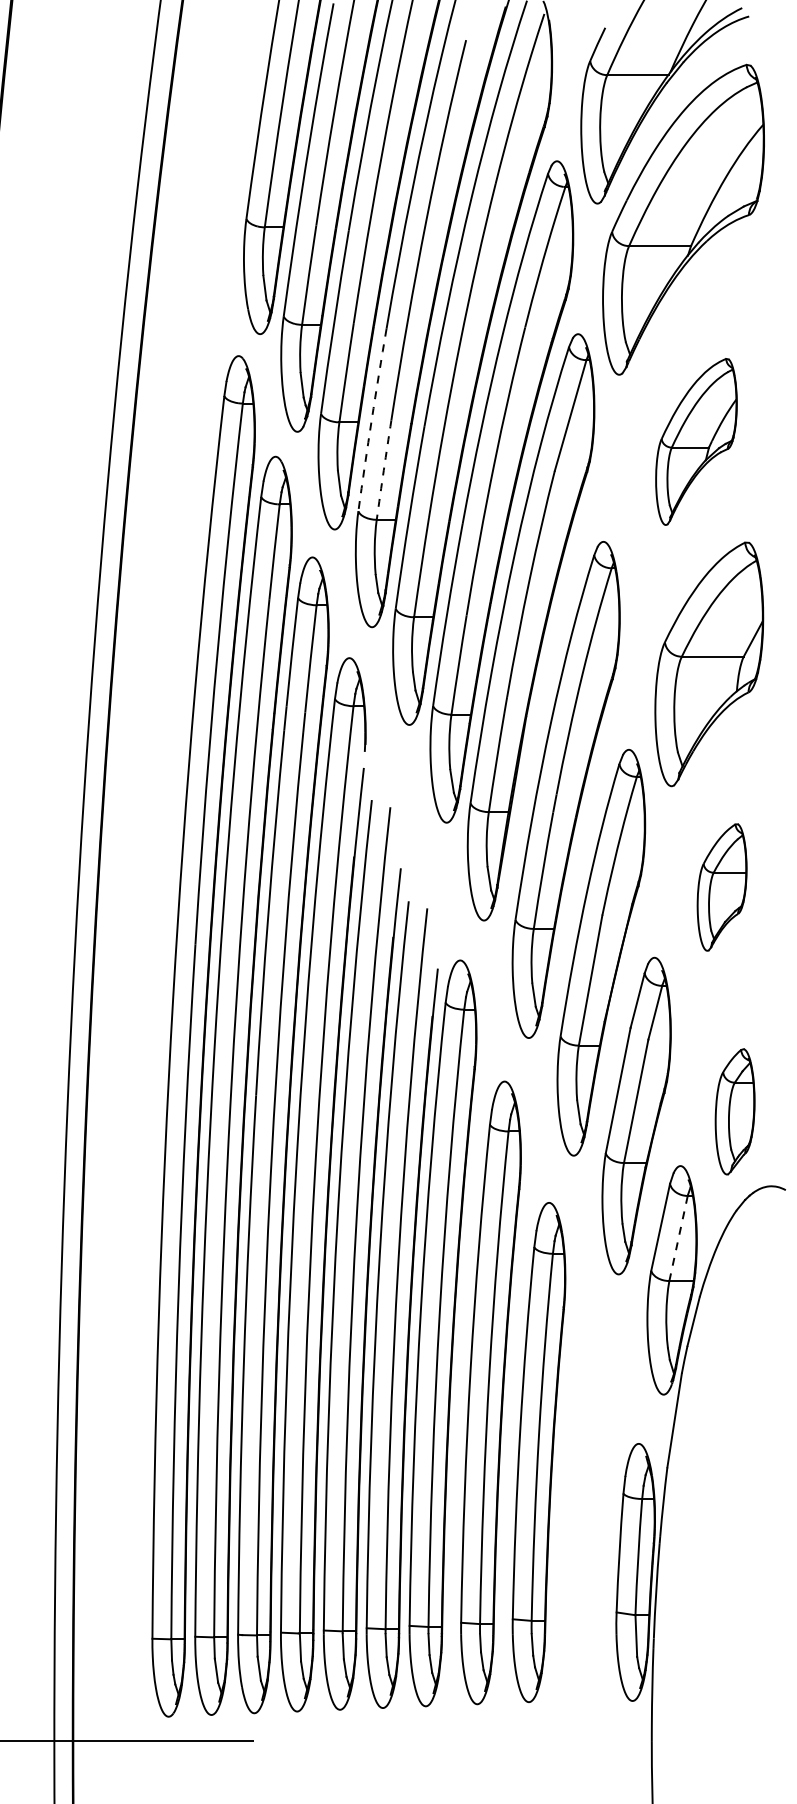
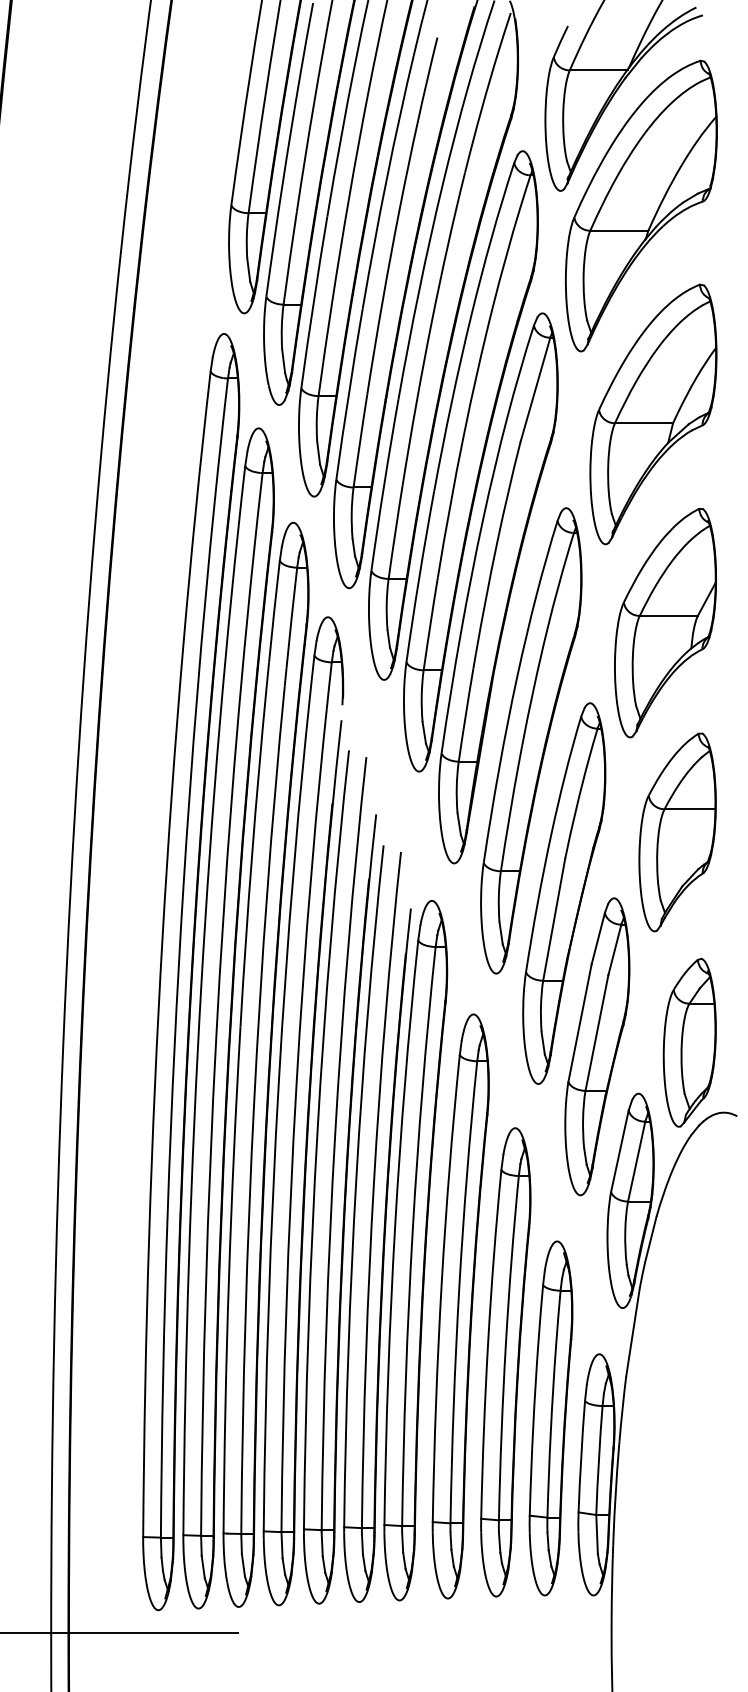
arc: (371, 419) -> (348, 393), dashed -> solid
part: (696, 441) -> (653, 414), size x1.67
arc: (383, 470) -> (359, 441), dashed -> solid
part: (721, 887) -> (676, 832), size x1.67
part: (734, 1111) -> (689, 1042), size x1.43
line: (678, 1238) -> (636, 1161), dashed -> solid
part: (586, 1511) -> (550, 1417), added

